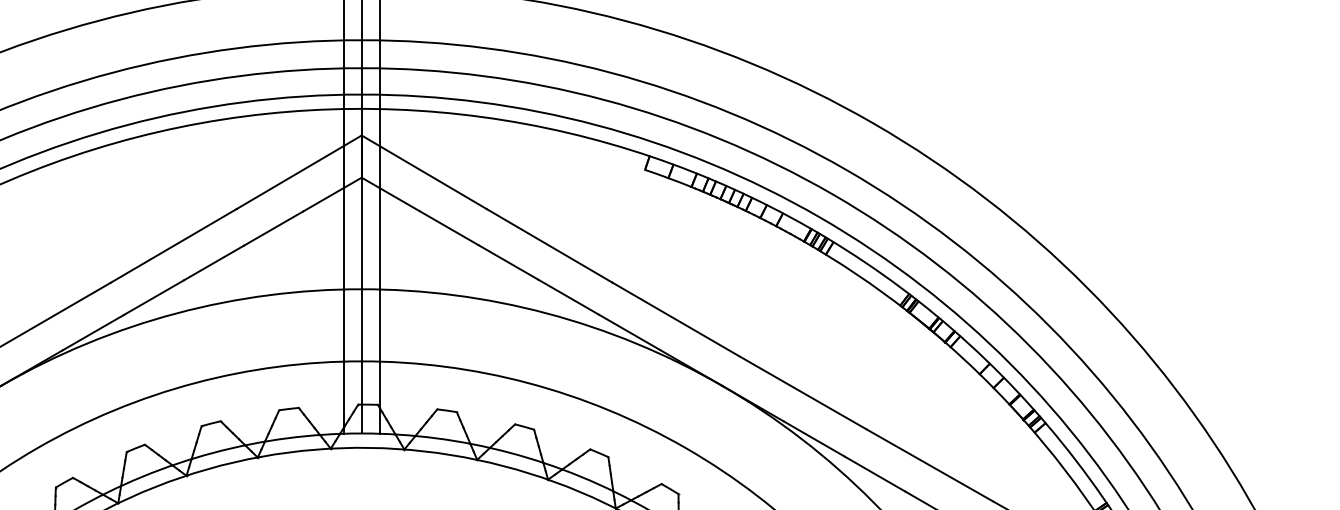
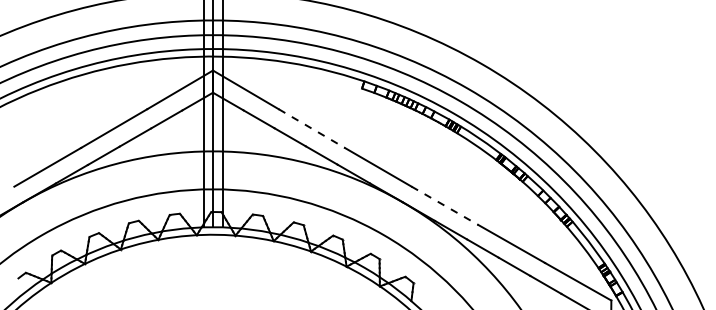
line: (550, 245) -> (312, 128), solid -> dashed
line: (801, 392) -> (444, 205), solid -> dashed

